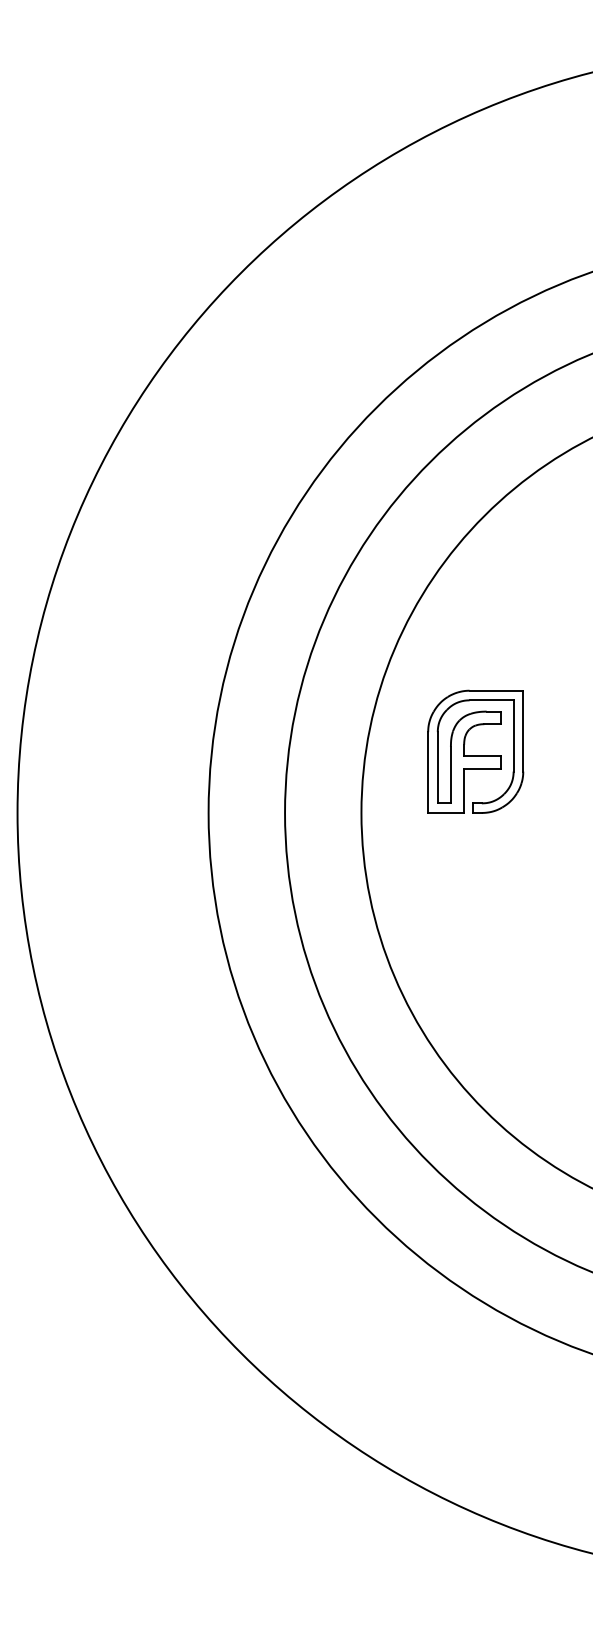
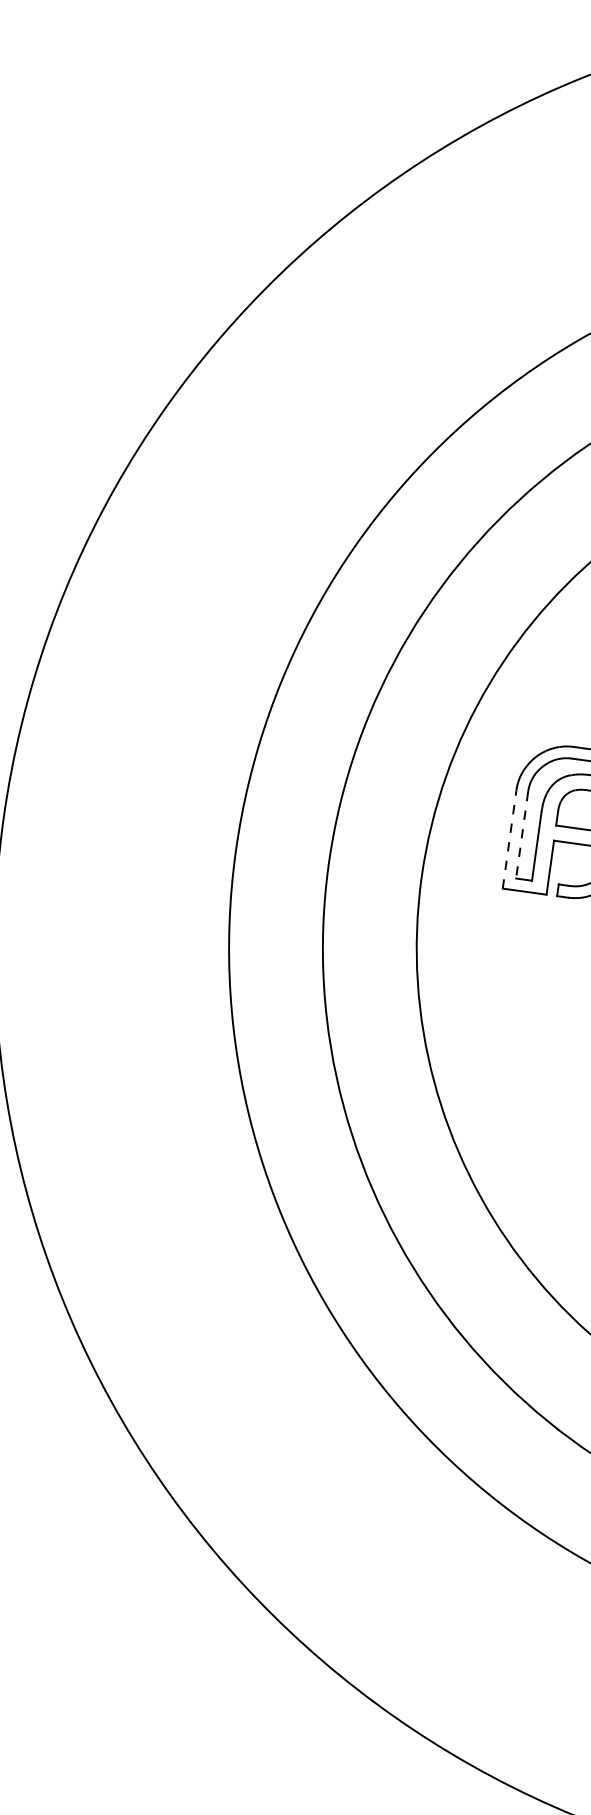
line: (437, 767) -> (521, 834), solid -> dashed
line: (428, 772) -> (510, 839), solid -> dashed

